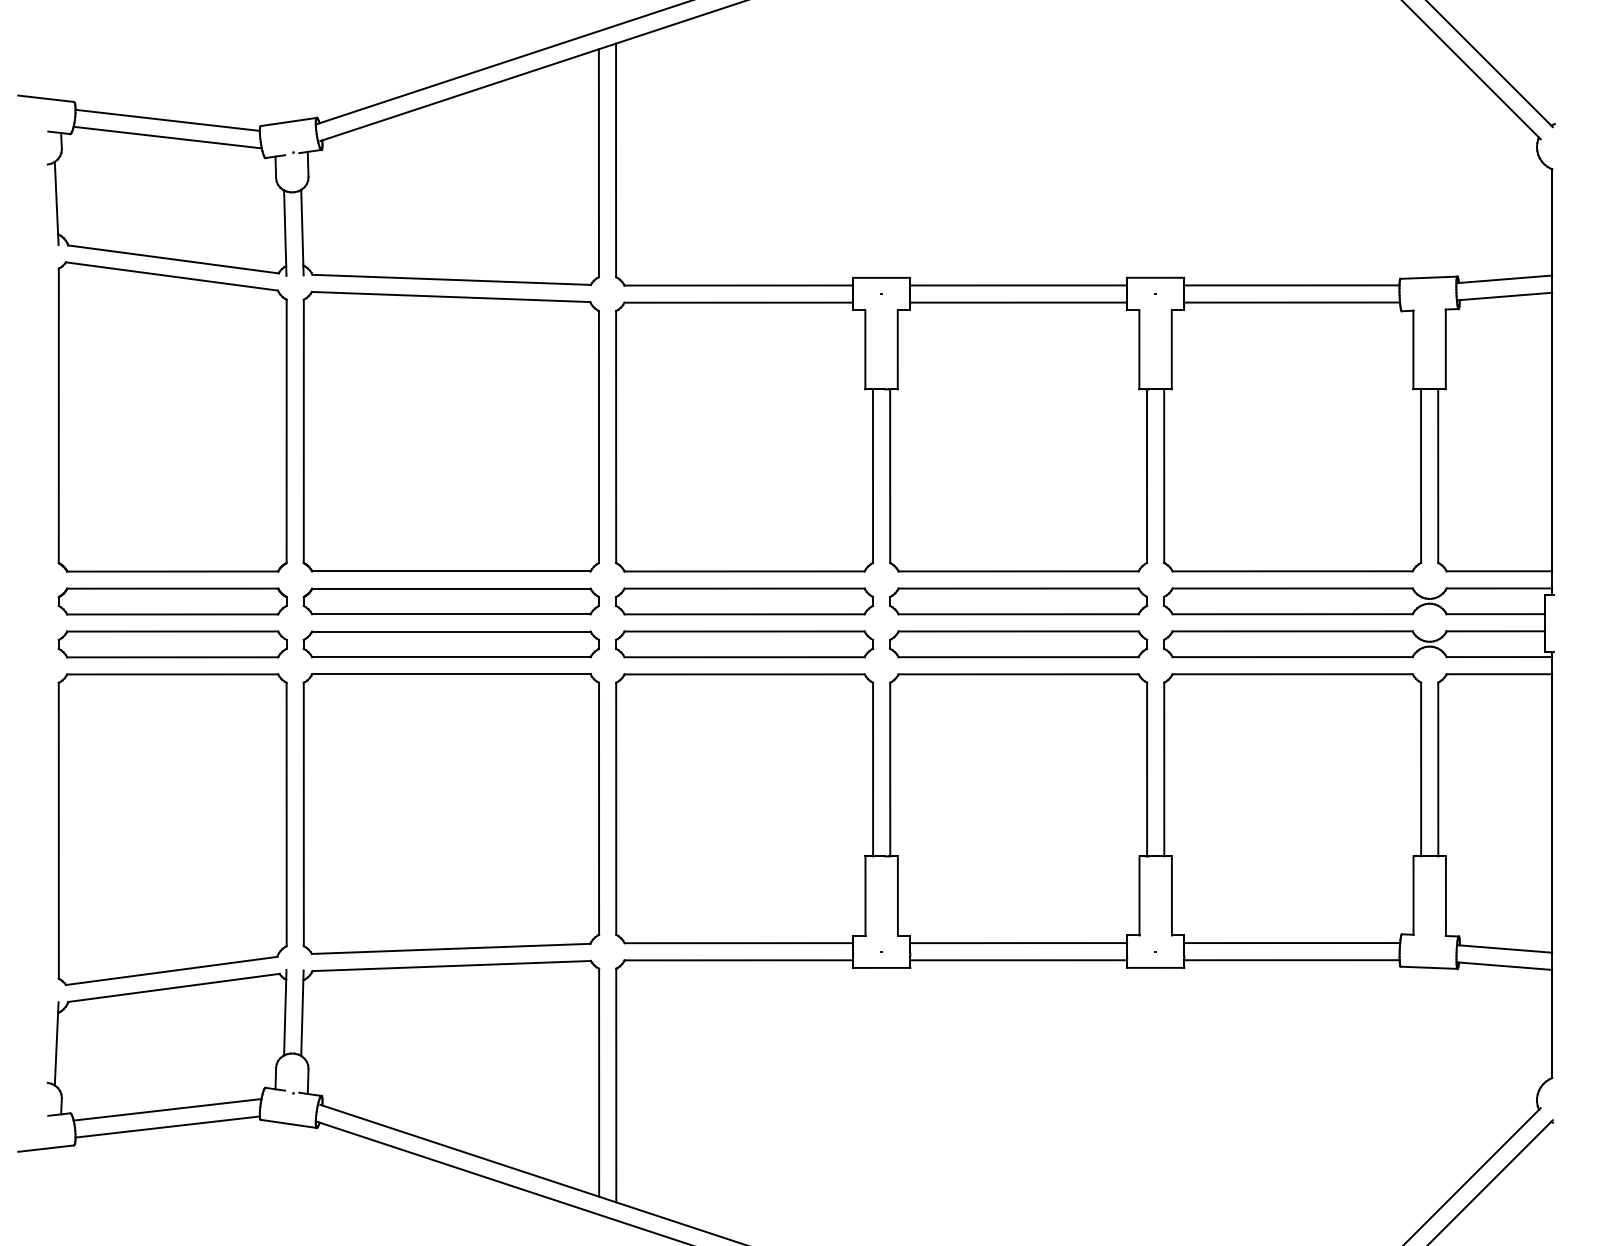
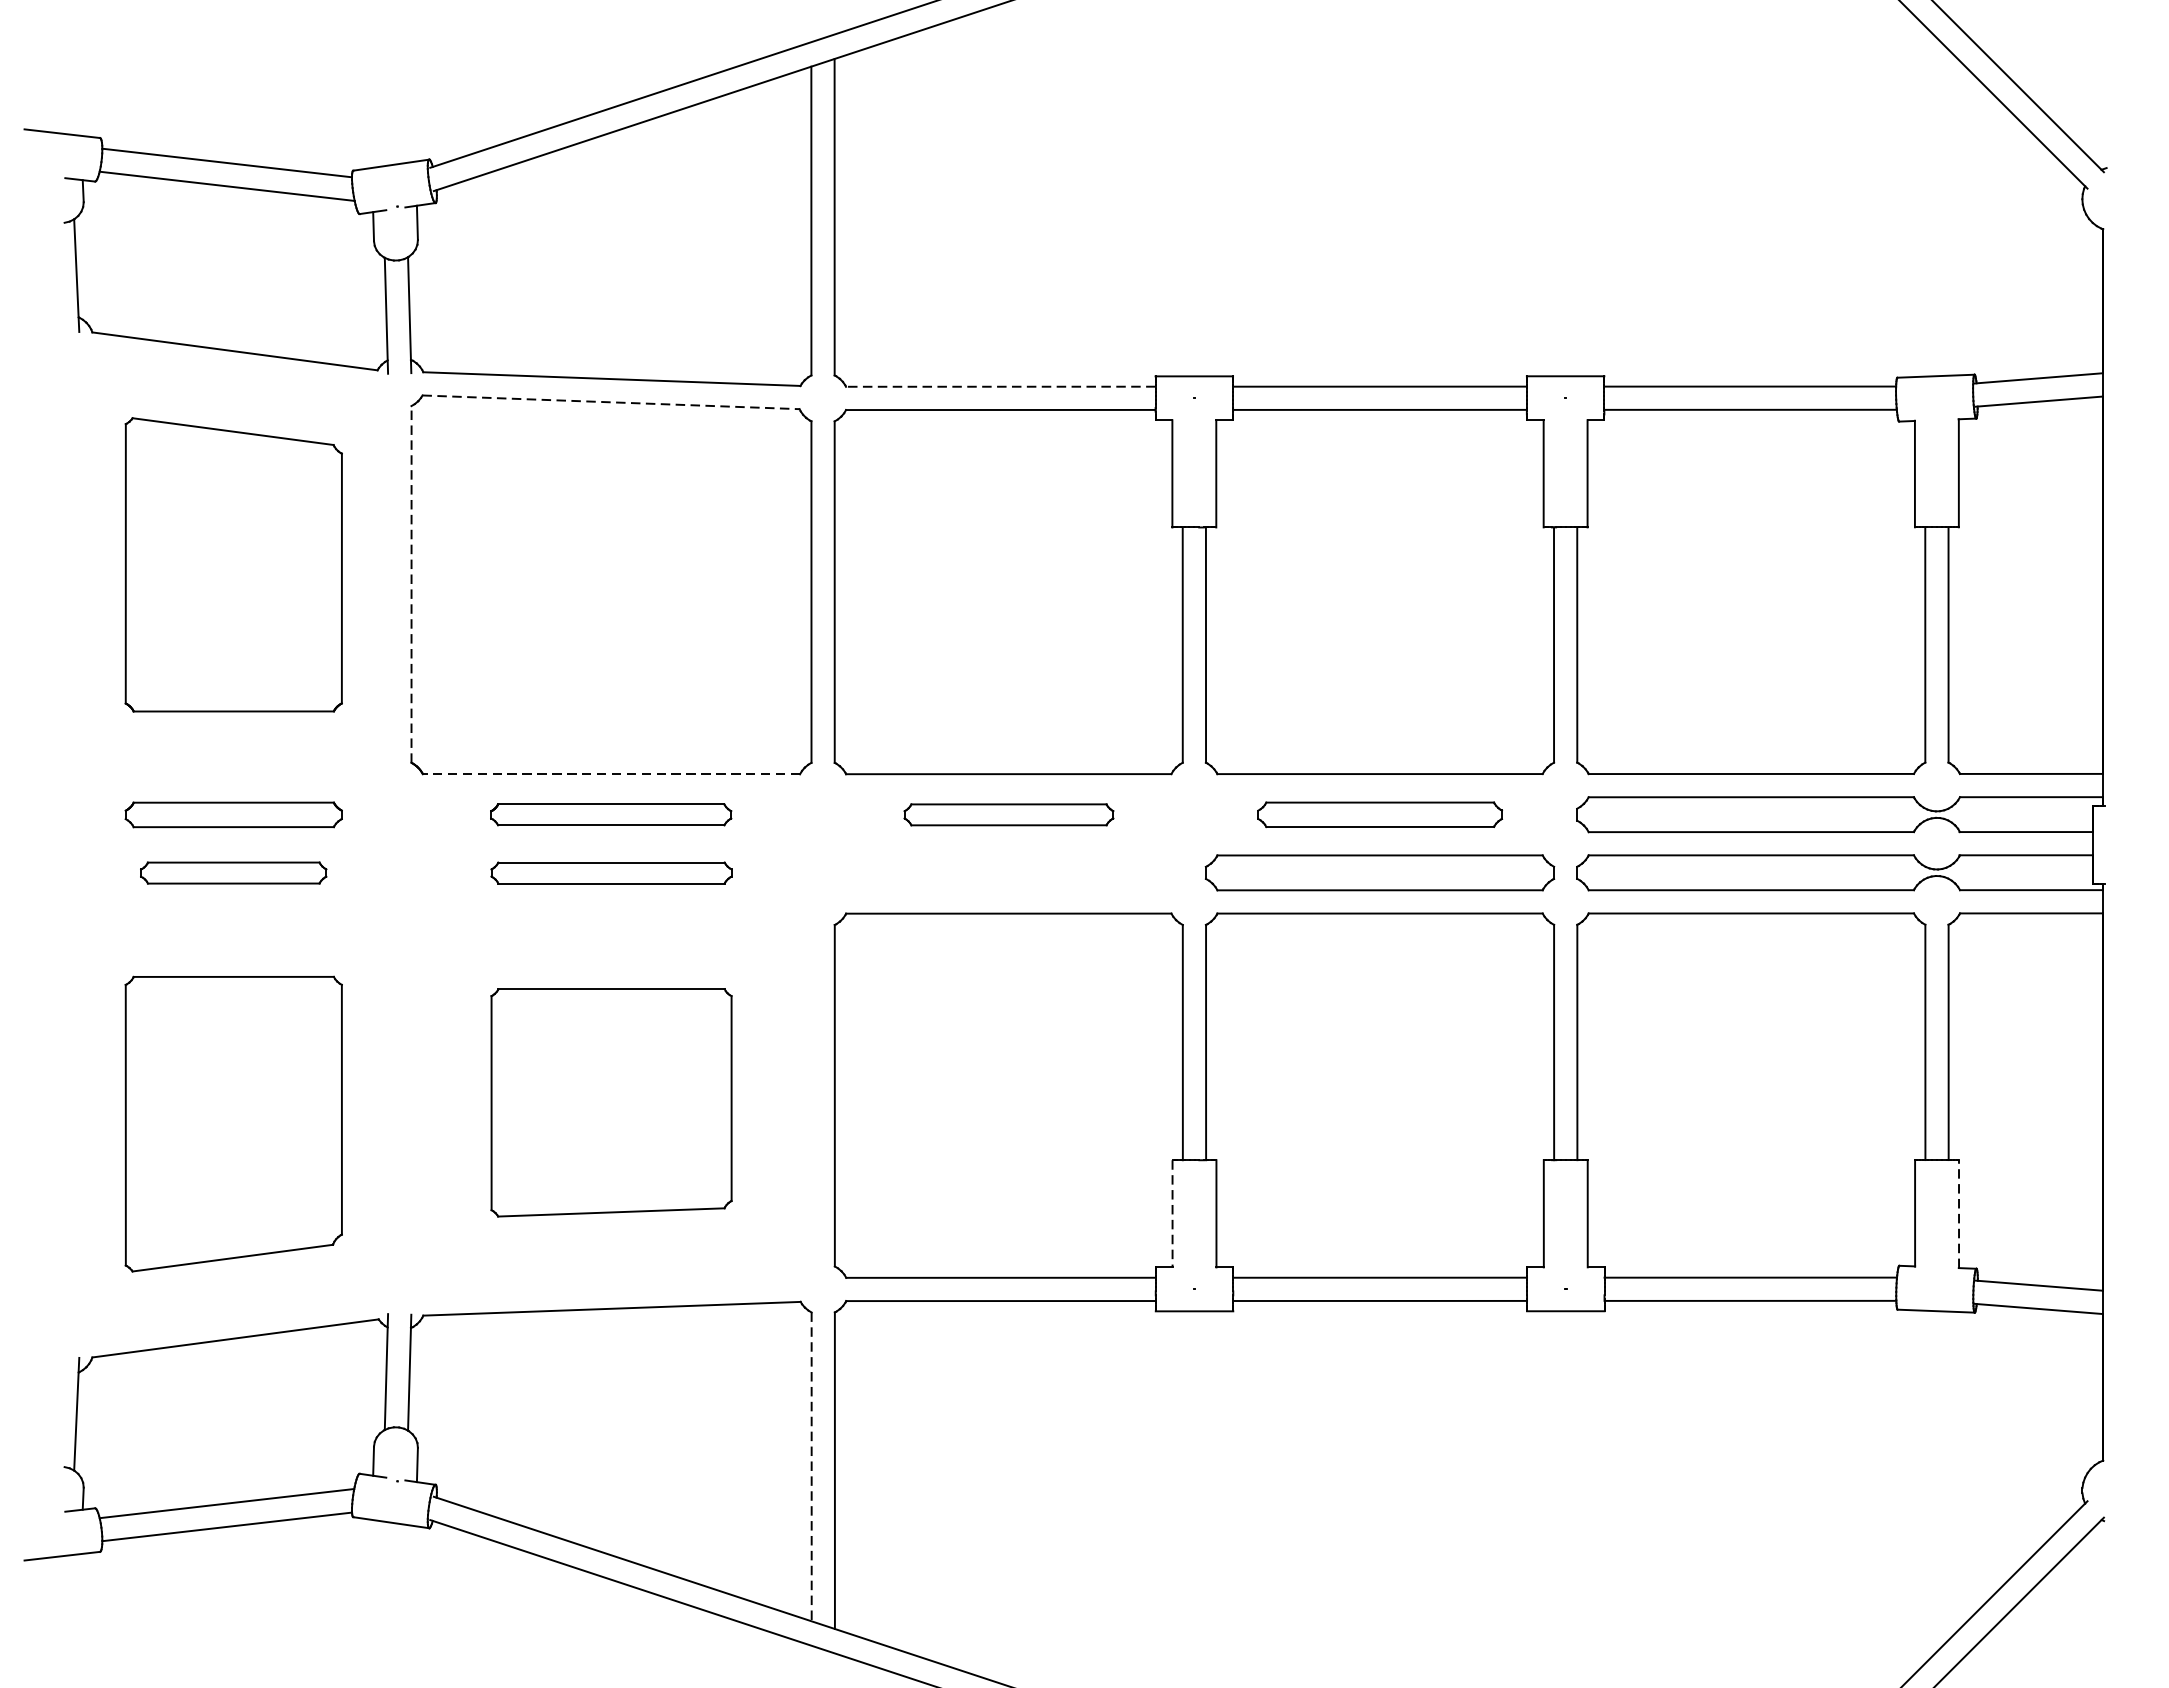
line: (738, 285) -> (1000, 386), solid -> dashed
line: (451, 297) -> (611, 402), solid -> dashed
part: (172, 416) -> (233, 564), size x0.7
line: (303, 431) -> (411, 584), solid -> dashed
line: (450, 571) -> (610, 774), solid -> dashed
part: (172, 601) -> (233, 814), size x0.7
part: (450, 601) -> (610, 814), size x0.6
part: (744, 601) -> (1008, 814), size x0.6
part: (1018, 601) -> (1379, 814), size x0.7
part: (172, 644) -> (233, 873), size x0.6
part: (451, 644) -> (611, 873), size x0.6
part: (744, 644) -> (1008, 873), removed
part: (451, 813) -> (611, 1102), size x0.6
part: (172, 829) -> (233, 1123), size x0.7
line: (865, 895) -> (1172, 1213), solid -> dashed
line: (1445, 896) -> (1958, 1214), solid -> dashed
line: (599, 1082) -> (812, 1466), solid -> dashed

